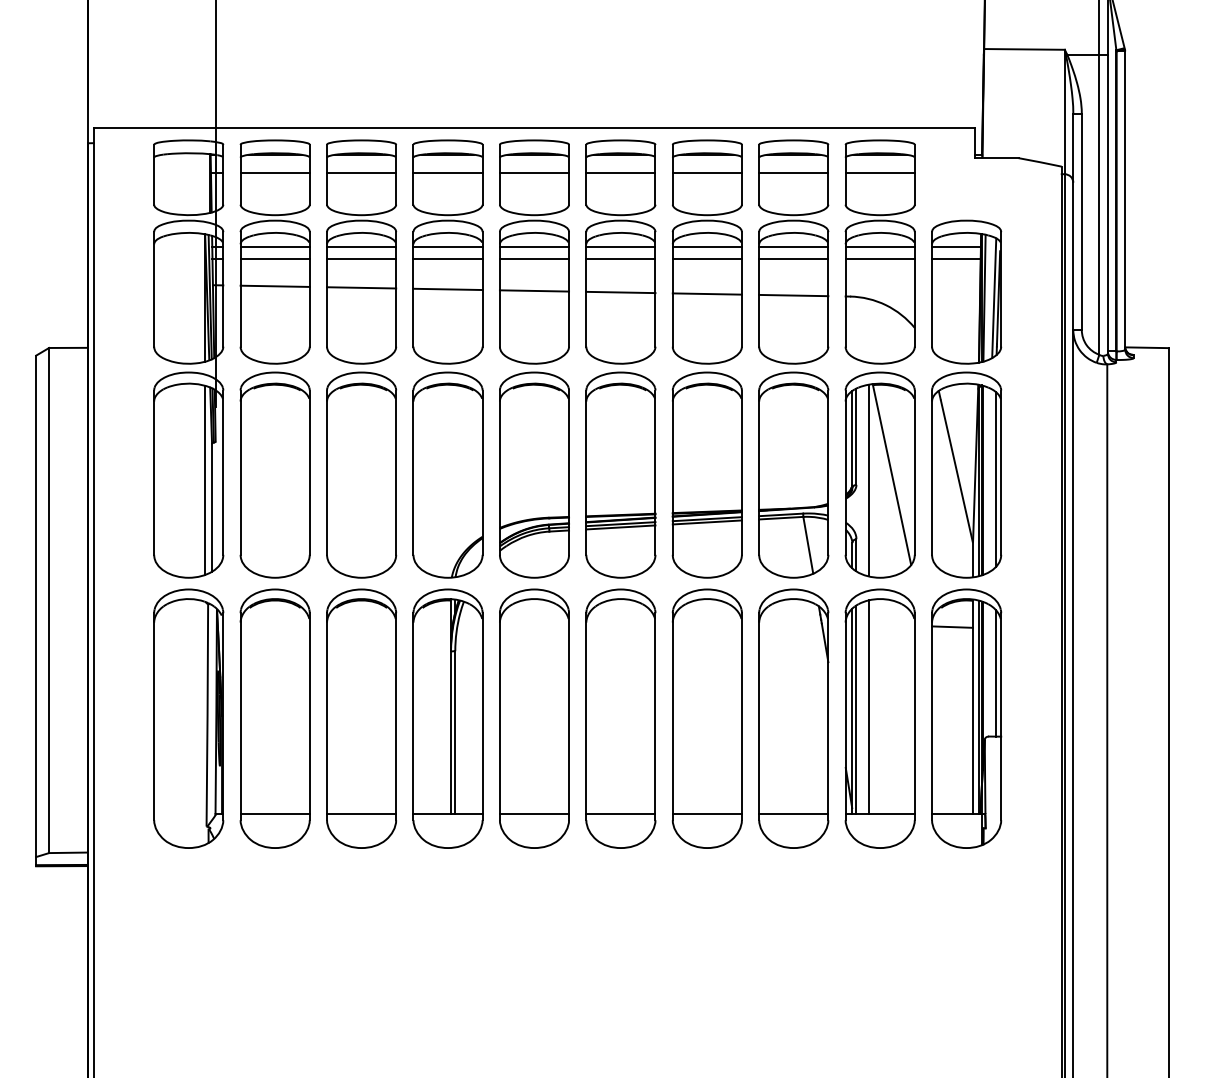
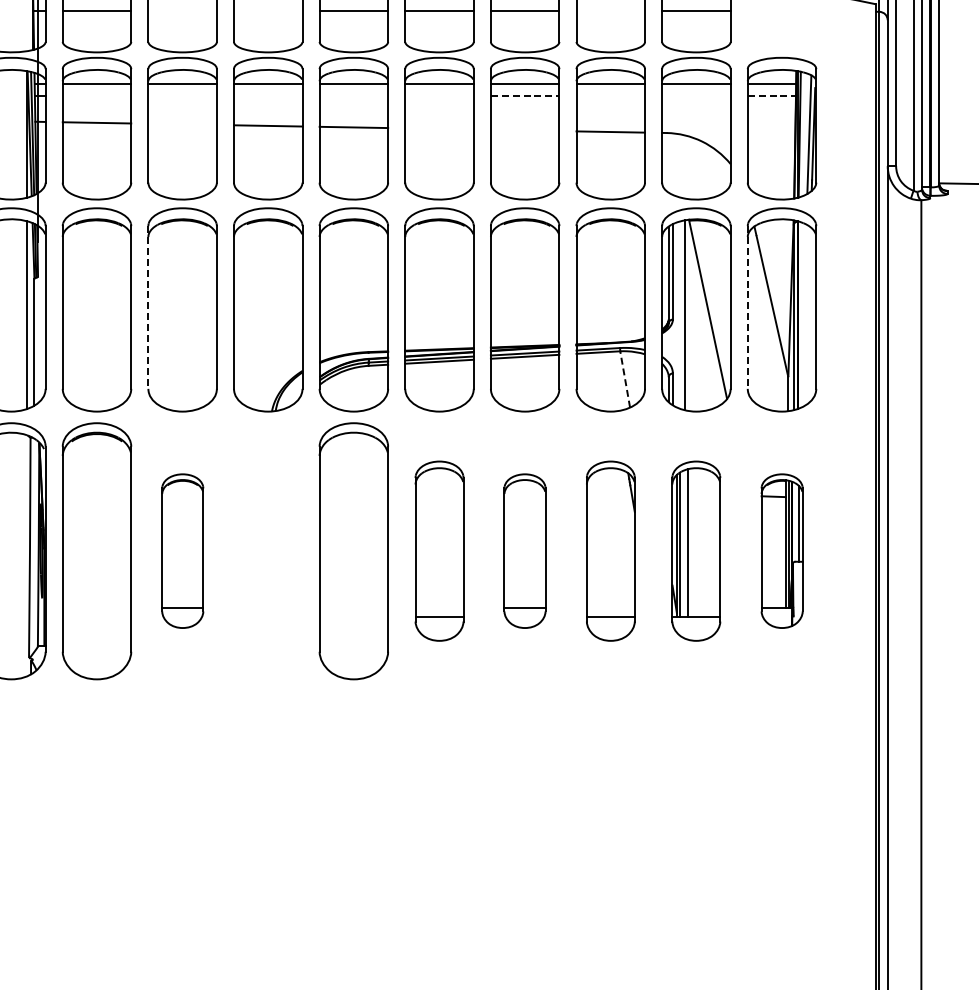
line: (361, 172) -> (182, 10), removed
line: (447, 172) -> (267, 10), removed
line: (793, 172) -> (610, 10), removed
line: (274, 259) -> (96, 96), removed
line: (361, 259) -> (182, 96), removed
line: (447, 259) -> (267, 96), removed
line: (534, 259) -> (353, 96), removed
line: (620, 259) -> (439, 96), removed
line: (707, 259) -> (525, 96), solid -> dashed
line: (793, 259) -> (610, 96), removed
line: (879, 259) -> (695, 96), removed
line: (956, 259) -> (771, 96), solid -> dashed
line: (361, 287) -> (182, 124), removed
line: (620, 292) -> (439, 128), removed
line: (706, 293) -> (524, 129), removed
line: (327, 473) -> (148, 308), solid -> dashed
line: (932, 473) -> (748, 308), solid -> dashed
line: (995, 479) -> (810, 314), removed
line: (808, 545) -> (625, 379), solid -> dashed
part: (361, 718) -> (182, 551), size x0.6
part: (447, 718) -> (267, 551), removed
part: (620, 718) -> (439, 551), size x0.7
part: (706, 718) -> (524, 551), size x0.6
part: (793, 718) -> (610, 551), size x0.7
part: (879, 718) -> (695, 551), size x0.7
part: (966, 718) -> (781, 551), size x0.6
line: (274, 813) -> (96, 645), removed
line: (534, 813) -> (353, 645), removed

